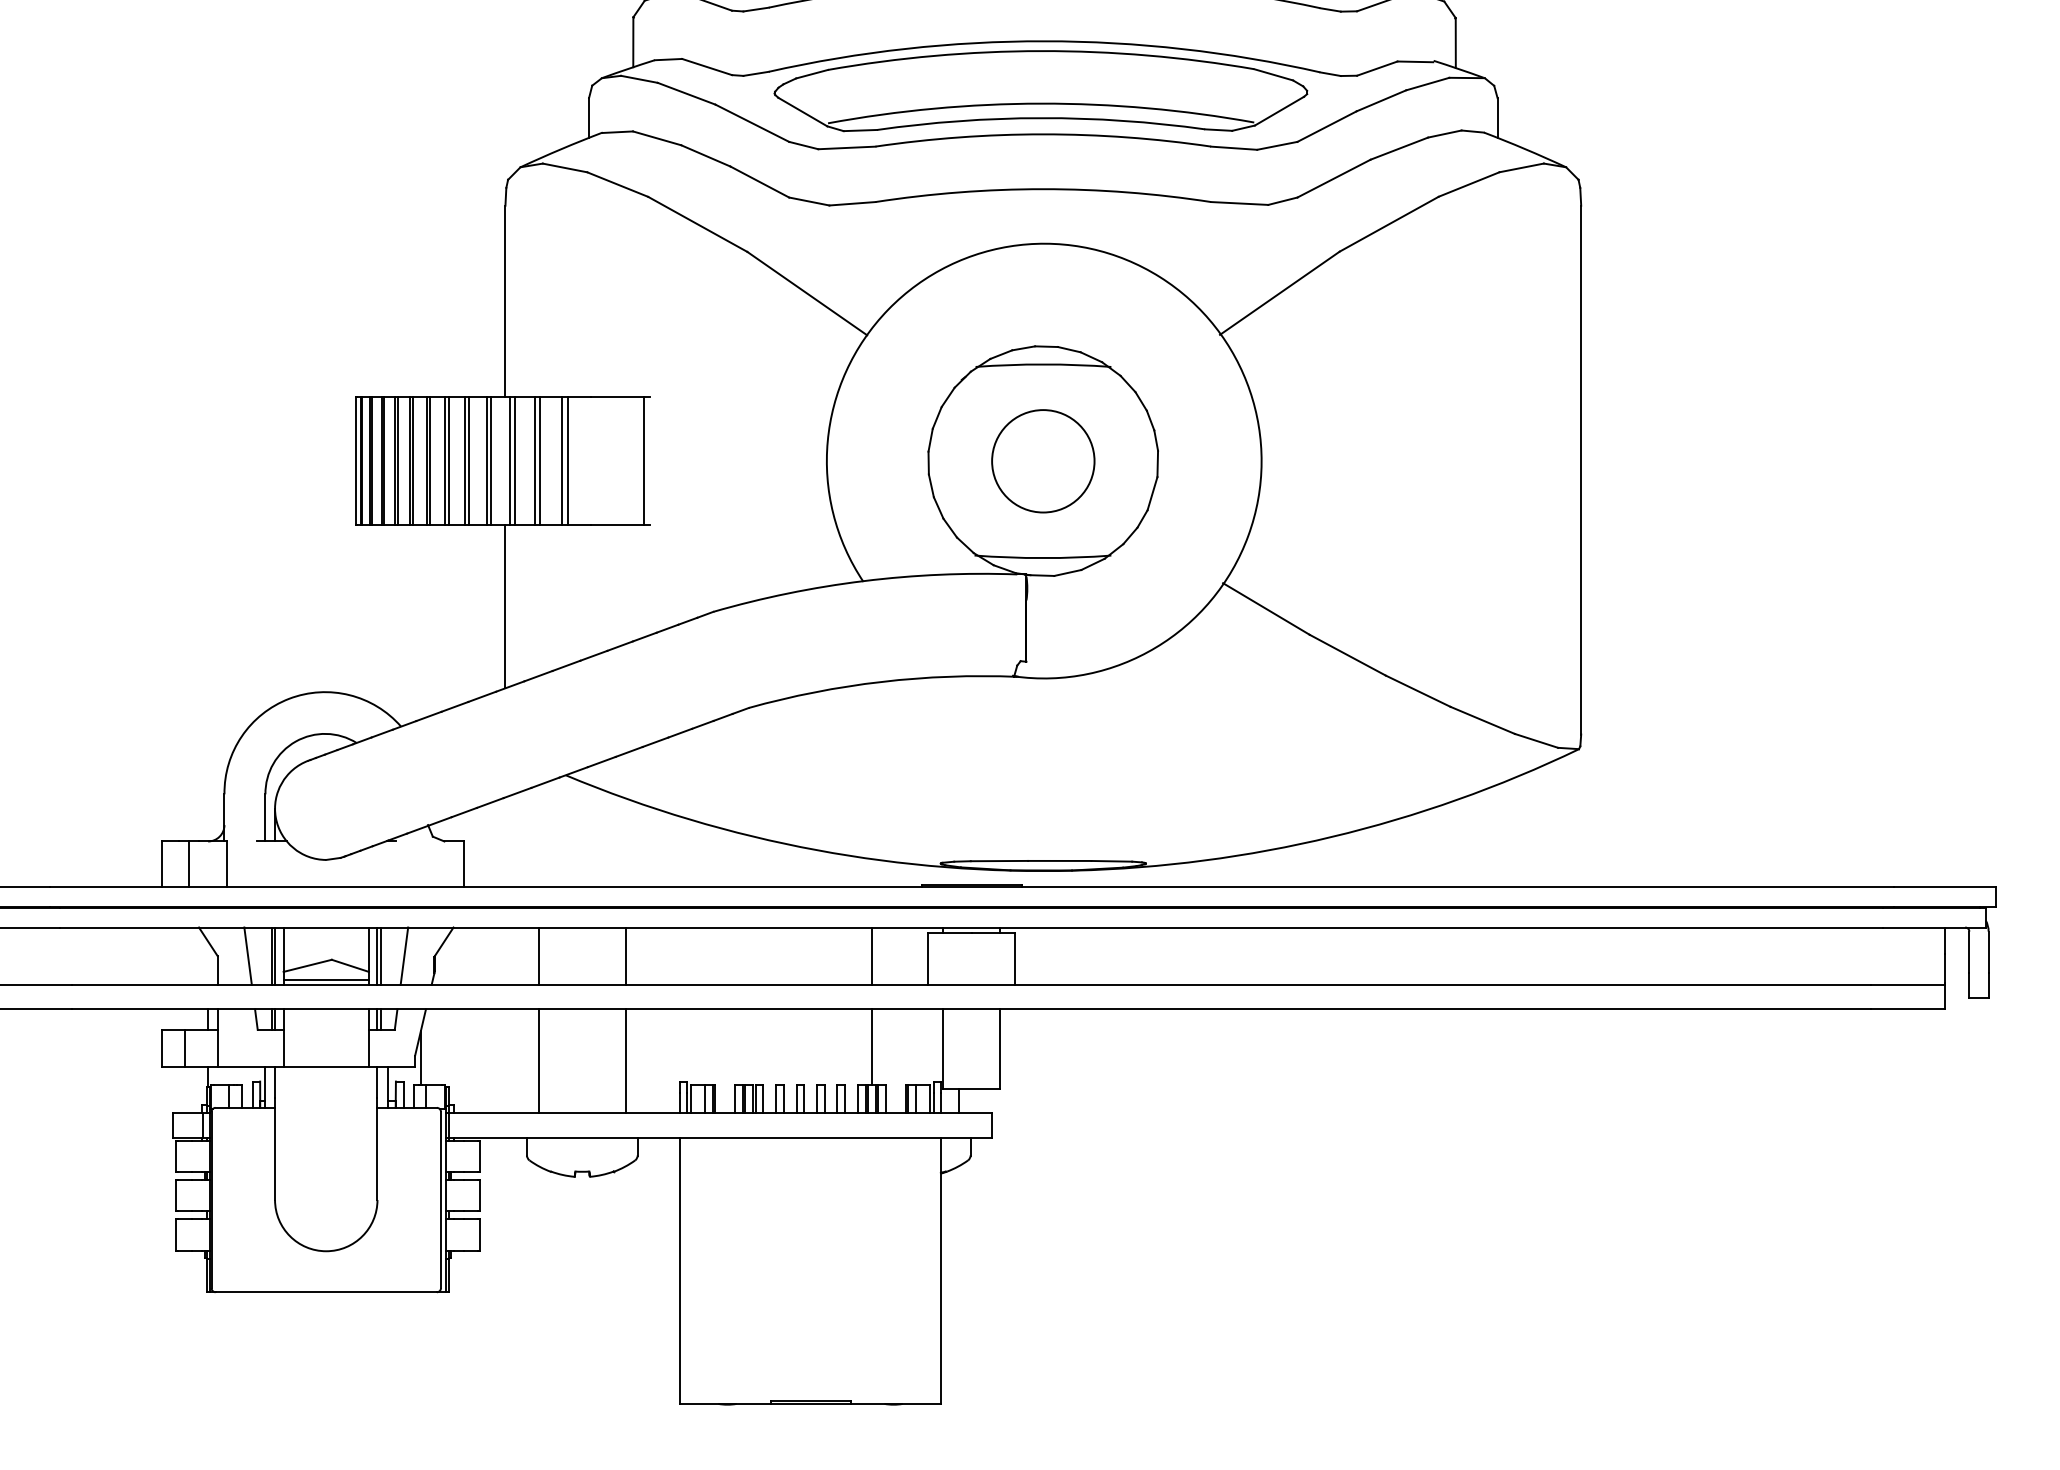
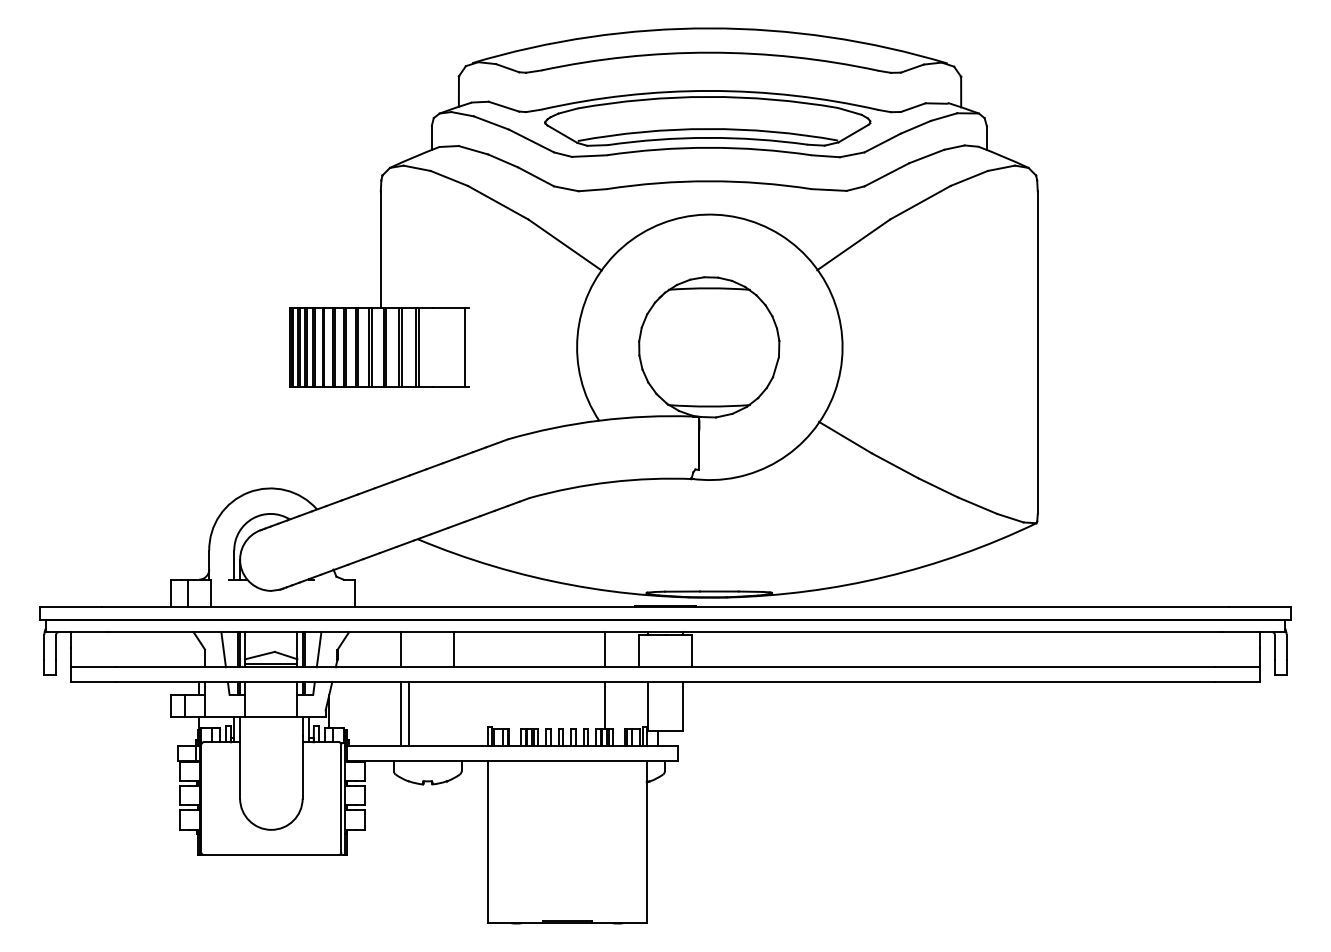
circle: (1043, 461) -> (709, 347), removed
line: (504, 607) -> (380, 436), removed
line: (626, 1060) -> (409, 713), moved

